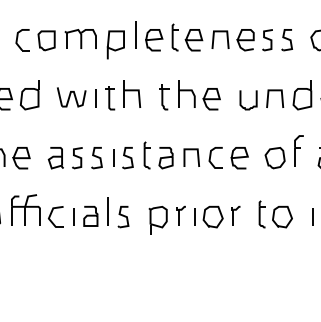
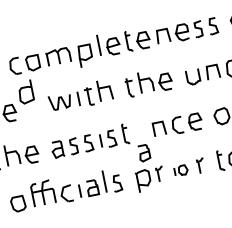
part: (29, 95) -> (25, 92), moved
part: (165, 158) -> (143, 153), moved
part: (208, 216) -> (180, 170), size x0.6

